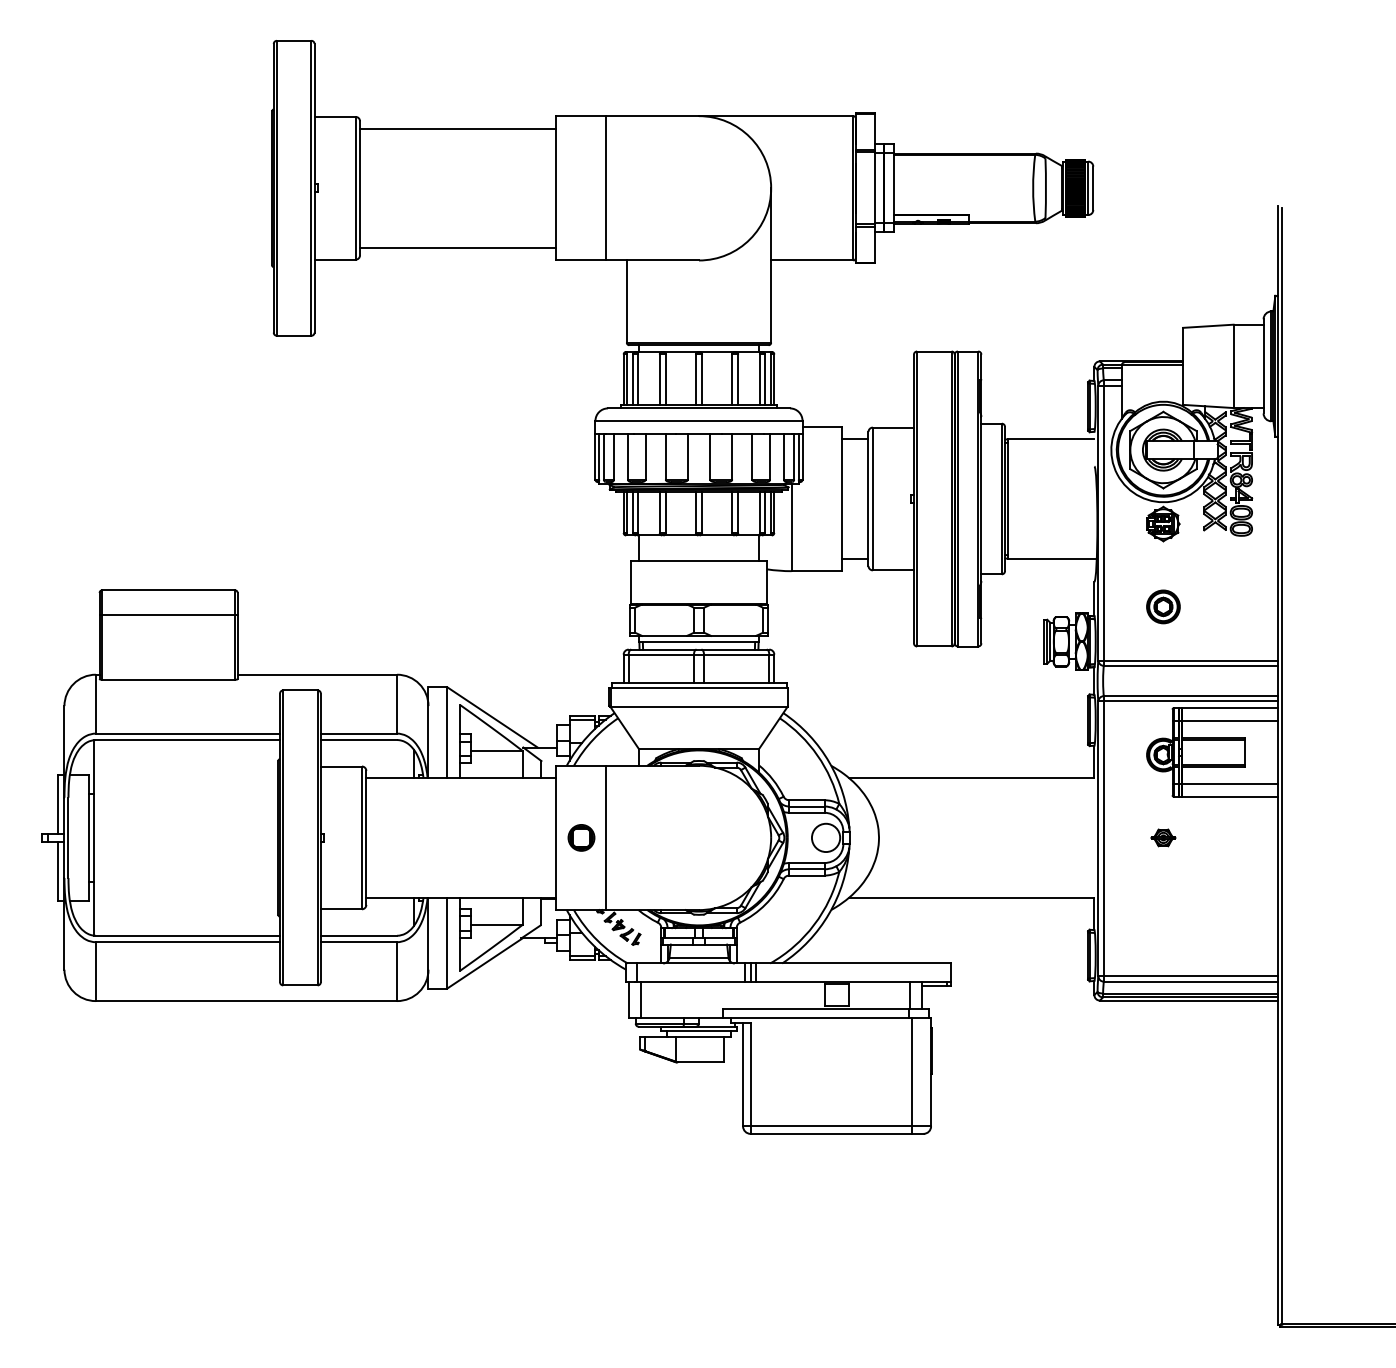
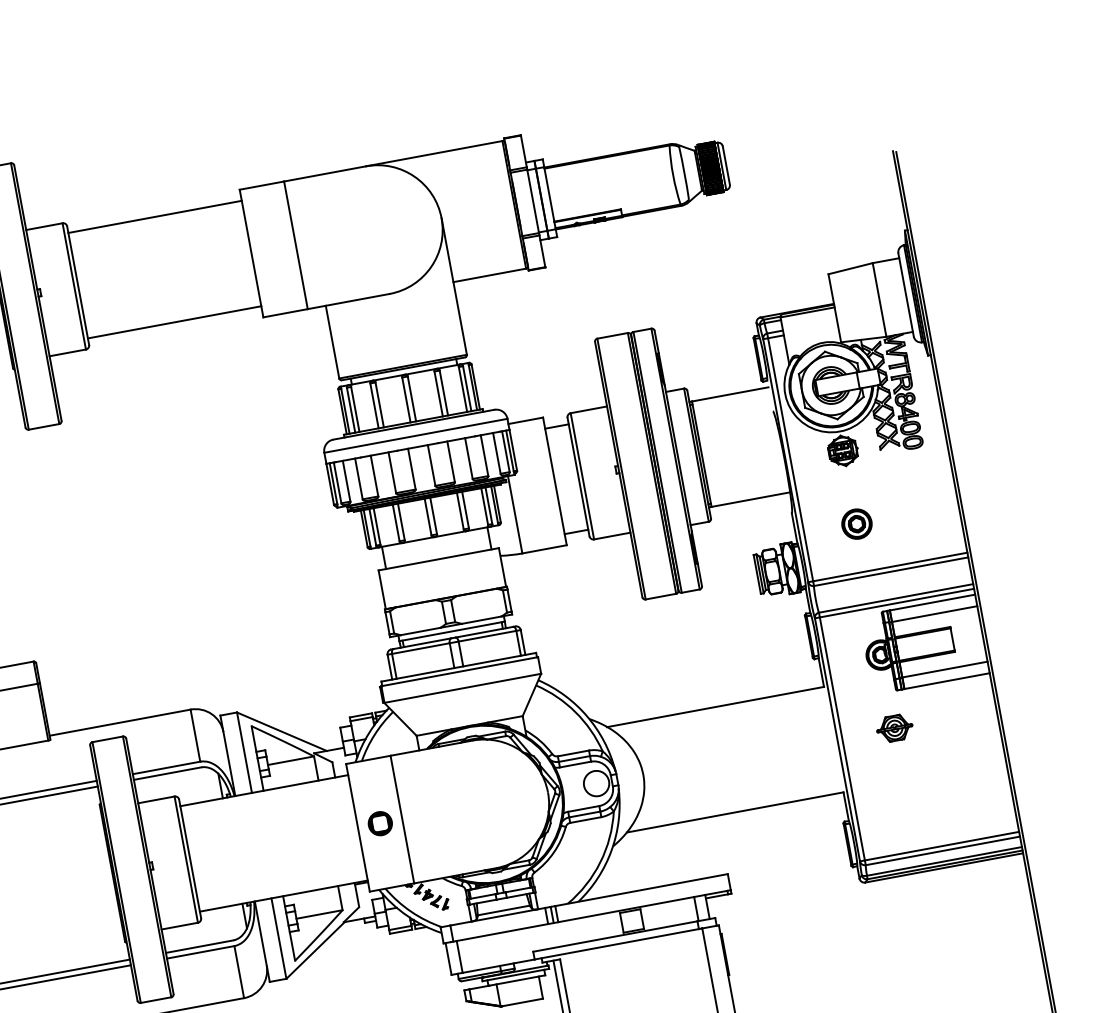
part: (1163, 837) -> (894, 727), size x1.67

